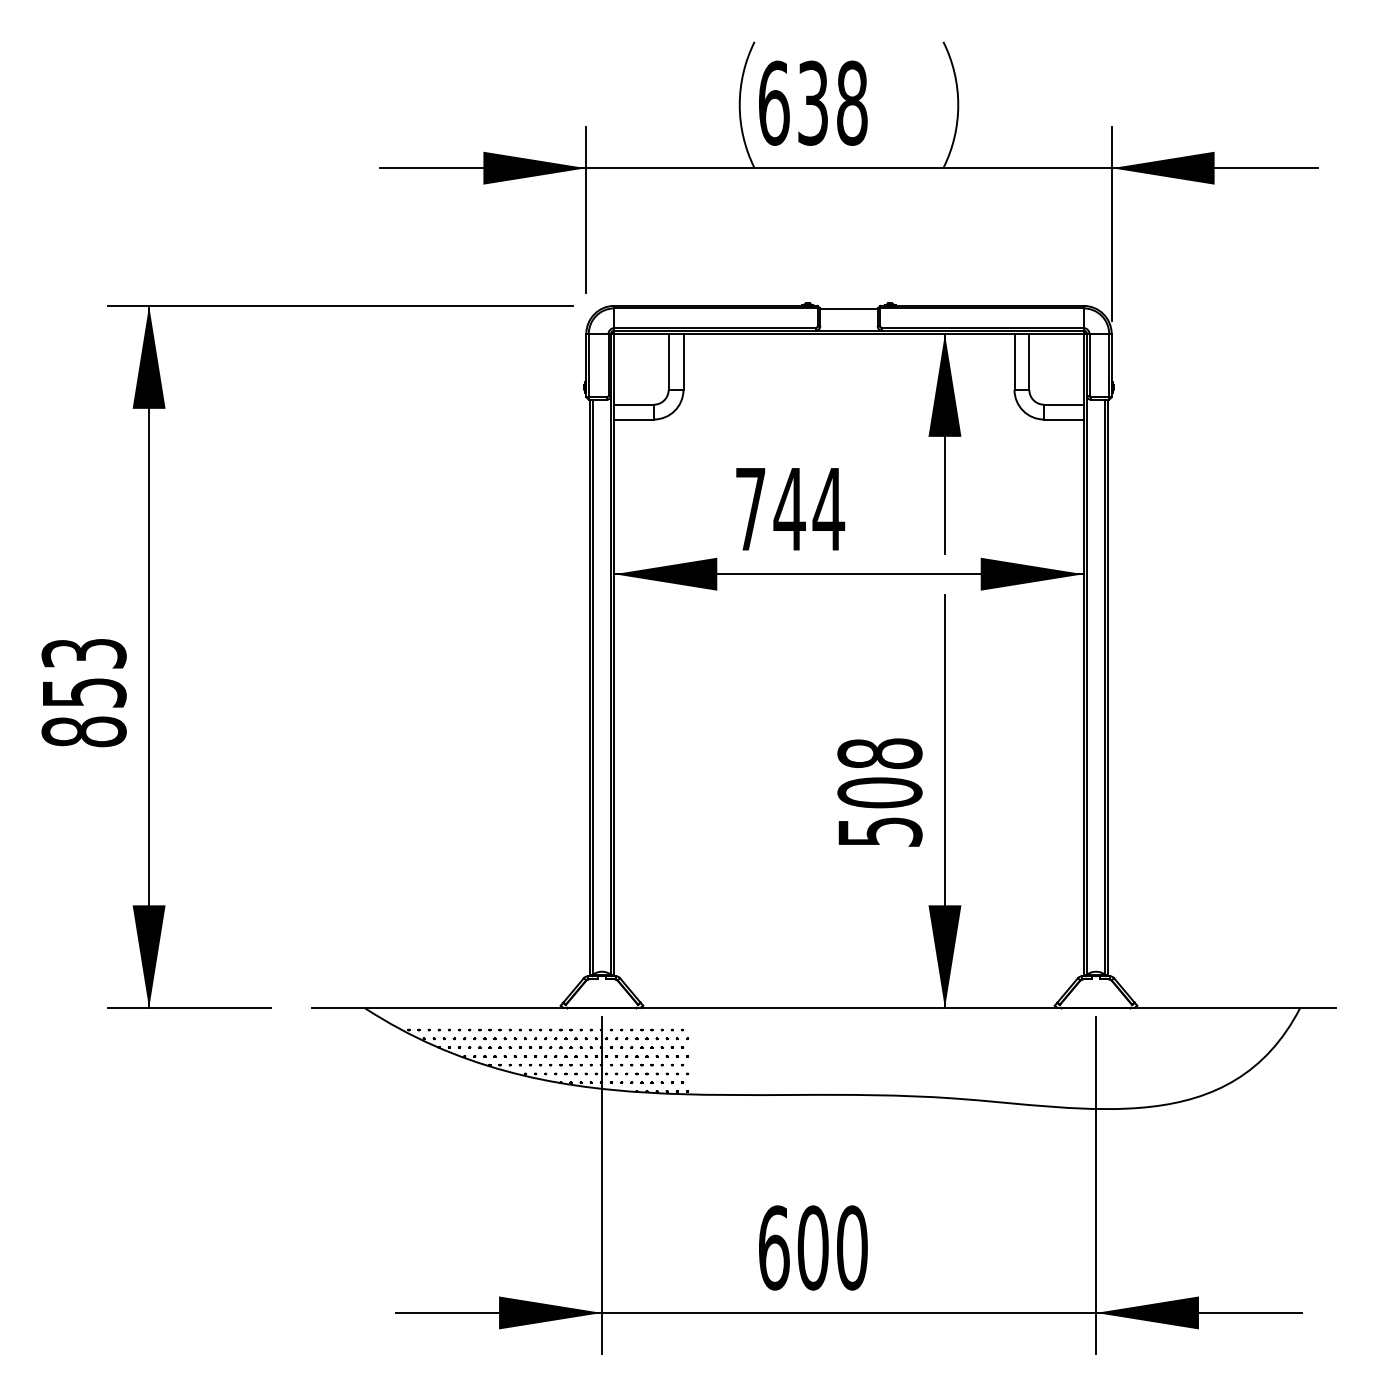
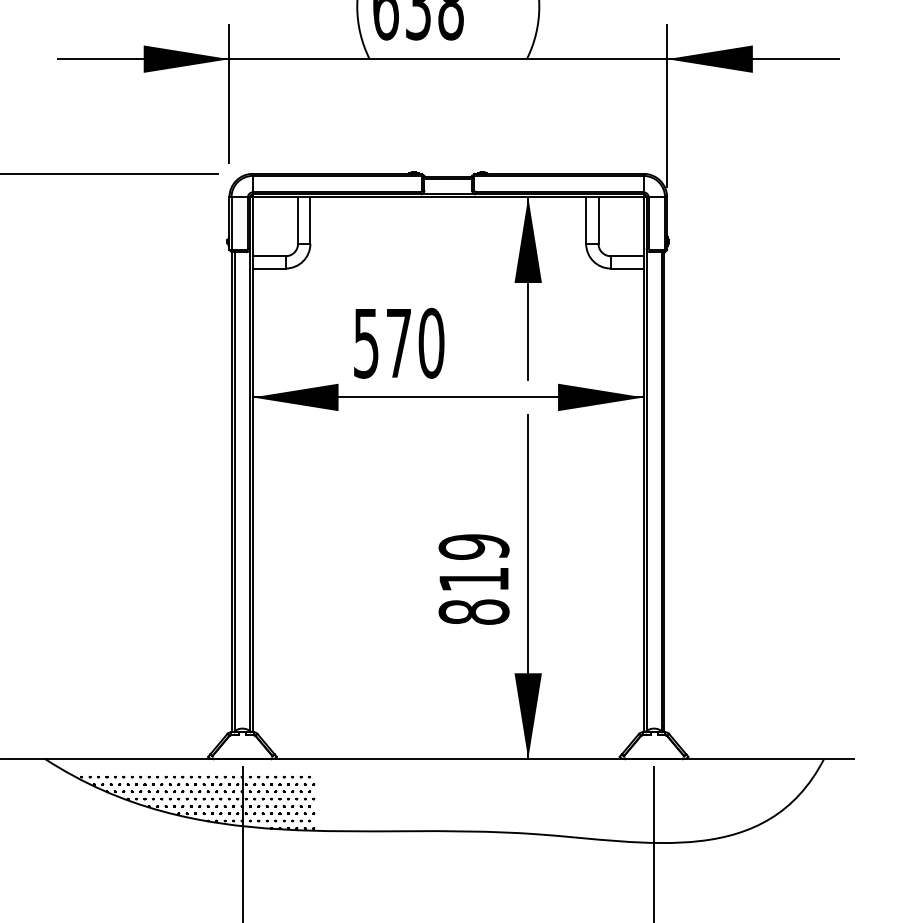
line: (848, 312) -> (447, 179), added
text: (790, 508) -> (399, 342), 744 -> 570
text: (879, 792) -> (473, 579), 508 -> 819

